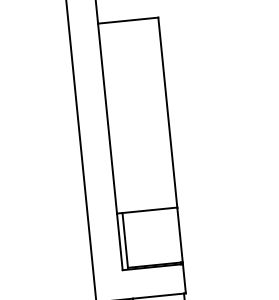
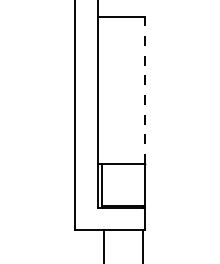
line: (167, 112) -> (144, 90), solid -> dashed

